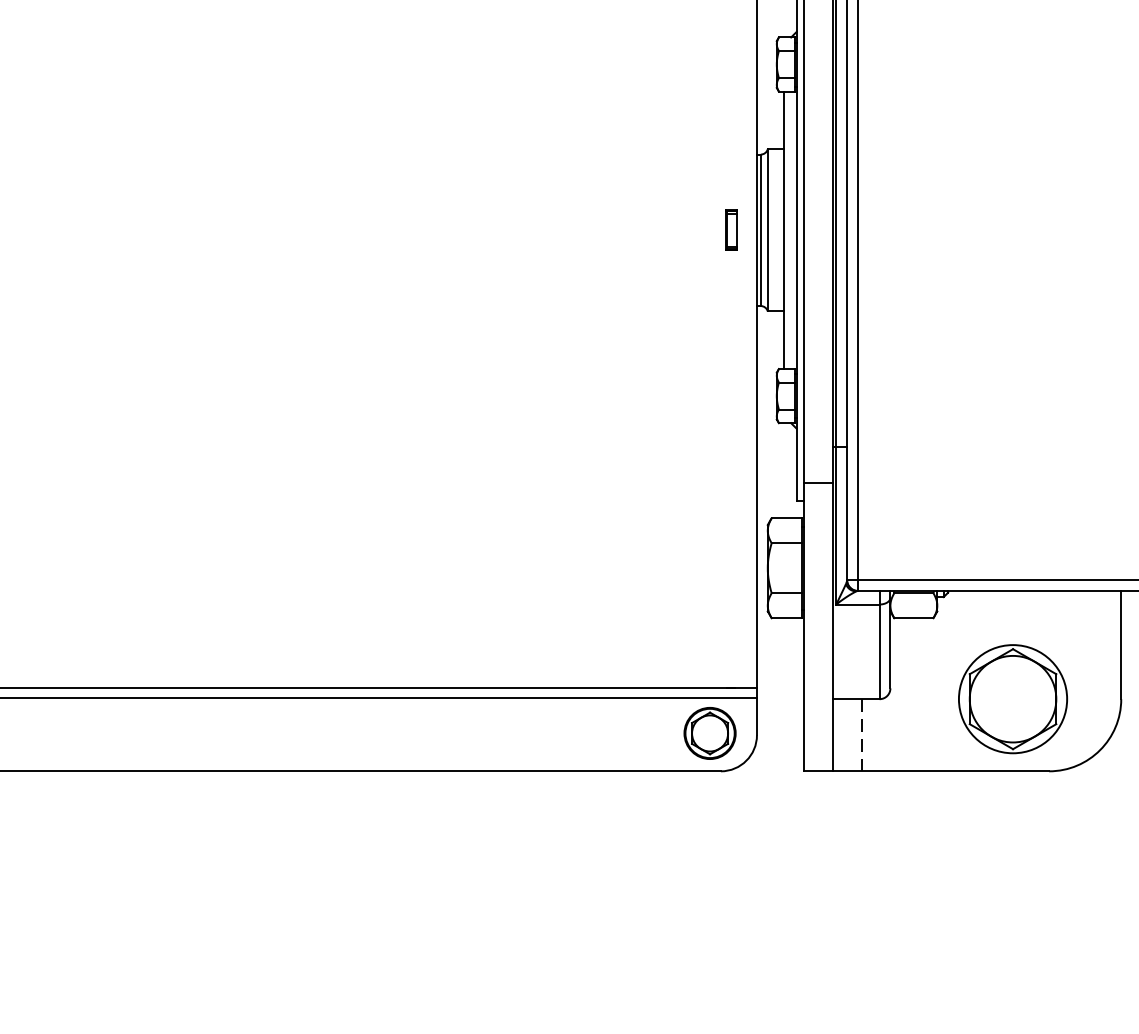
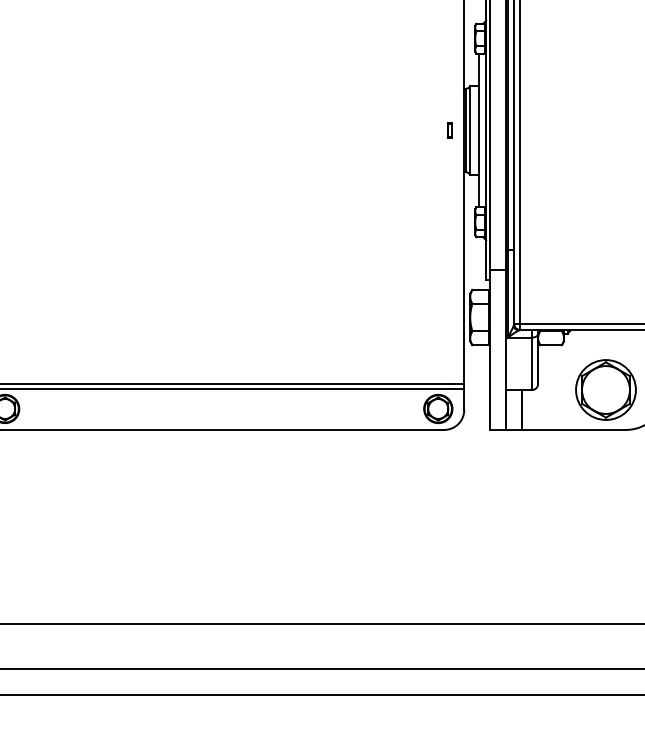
part: (730, 230) -> (449, 130), size x0.71
line: (862, 734) -> (522, 409), dashed -> solid

